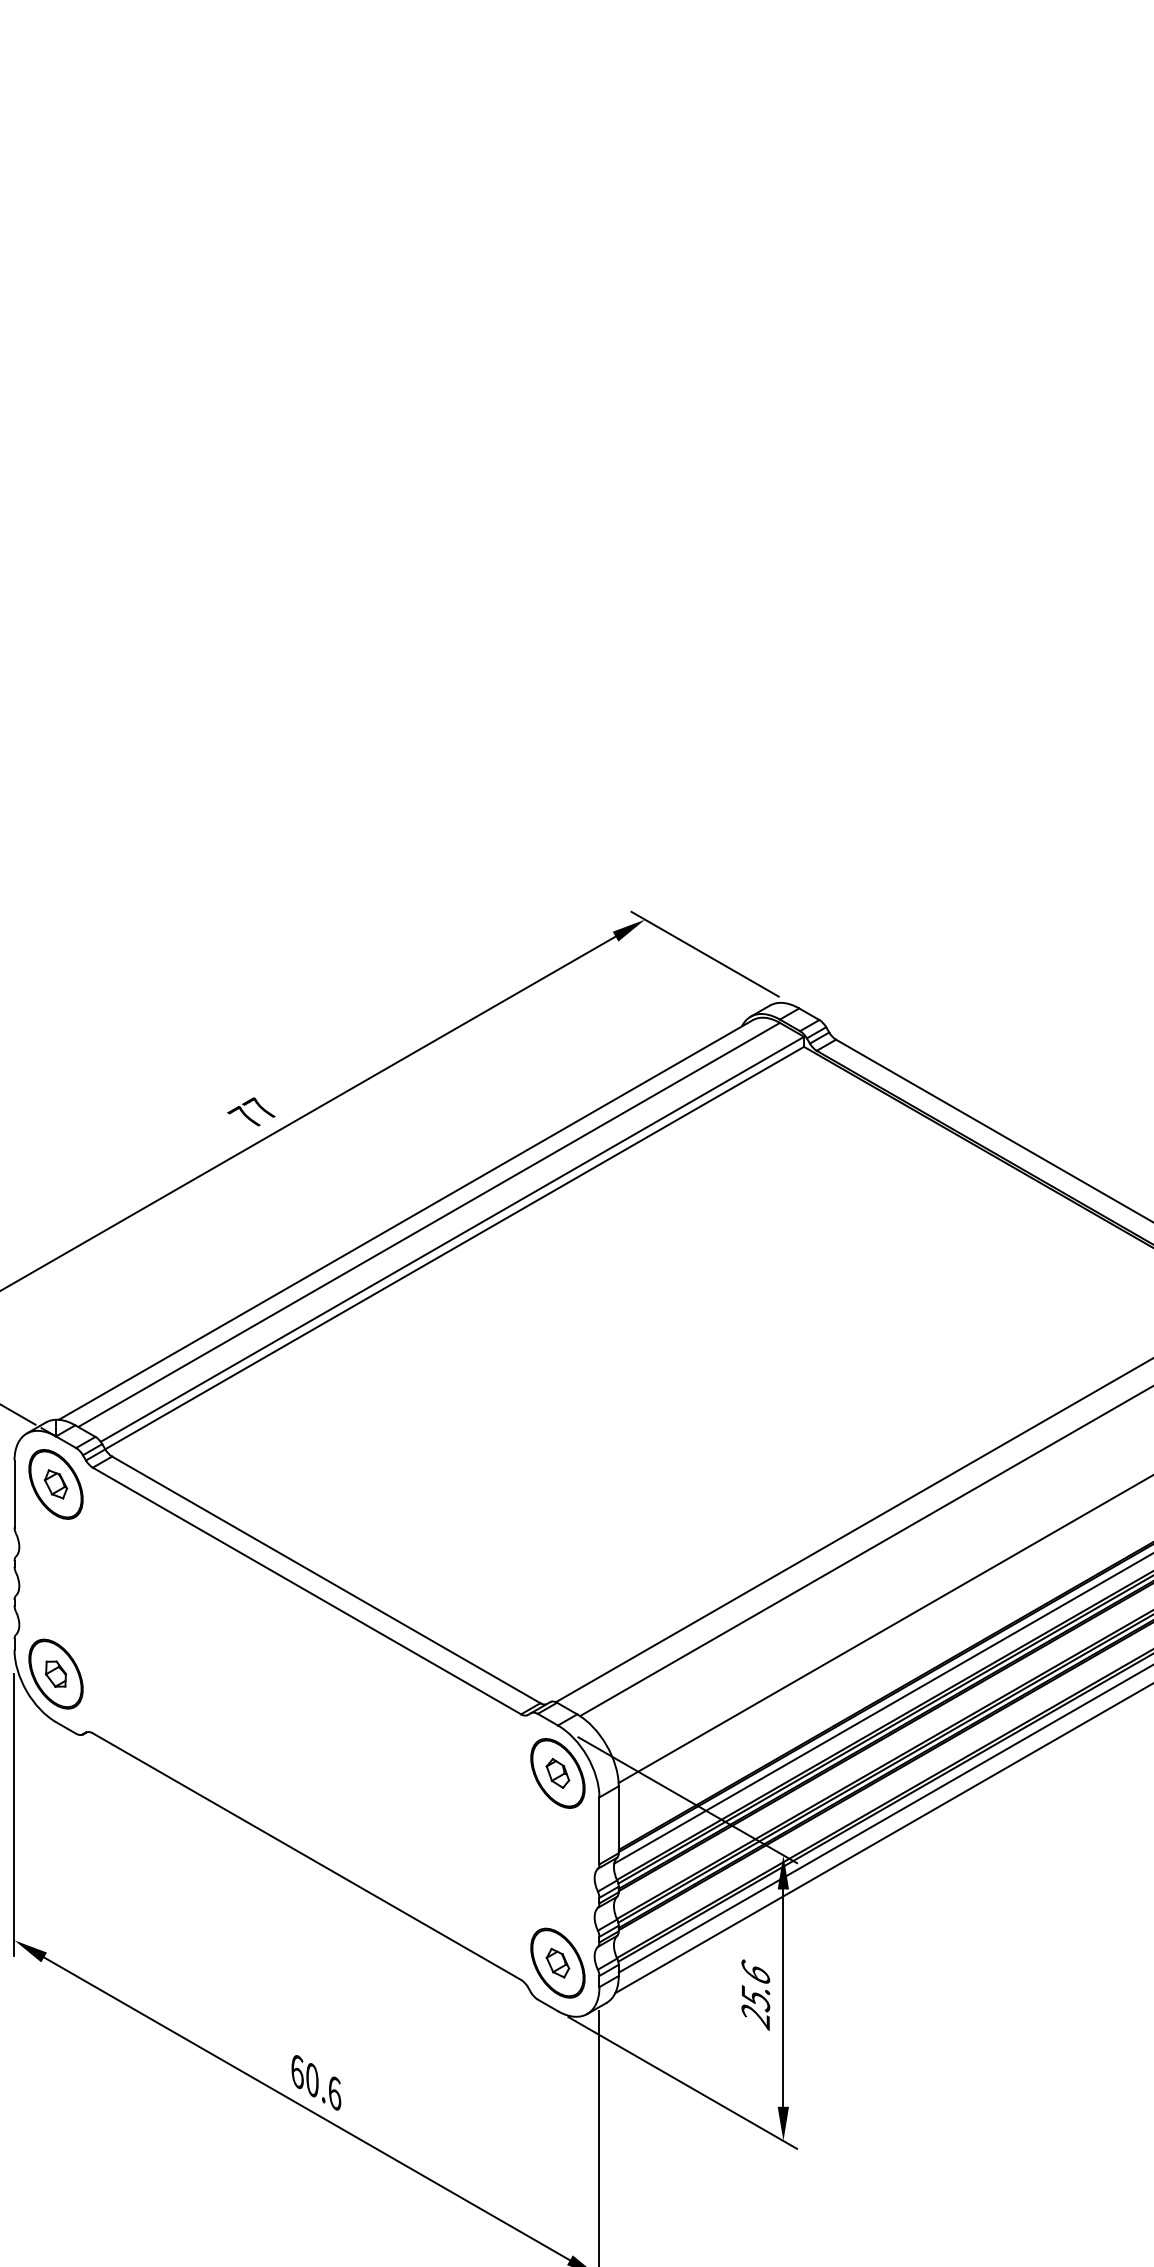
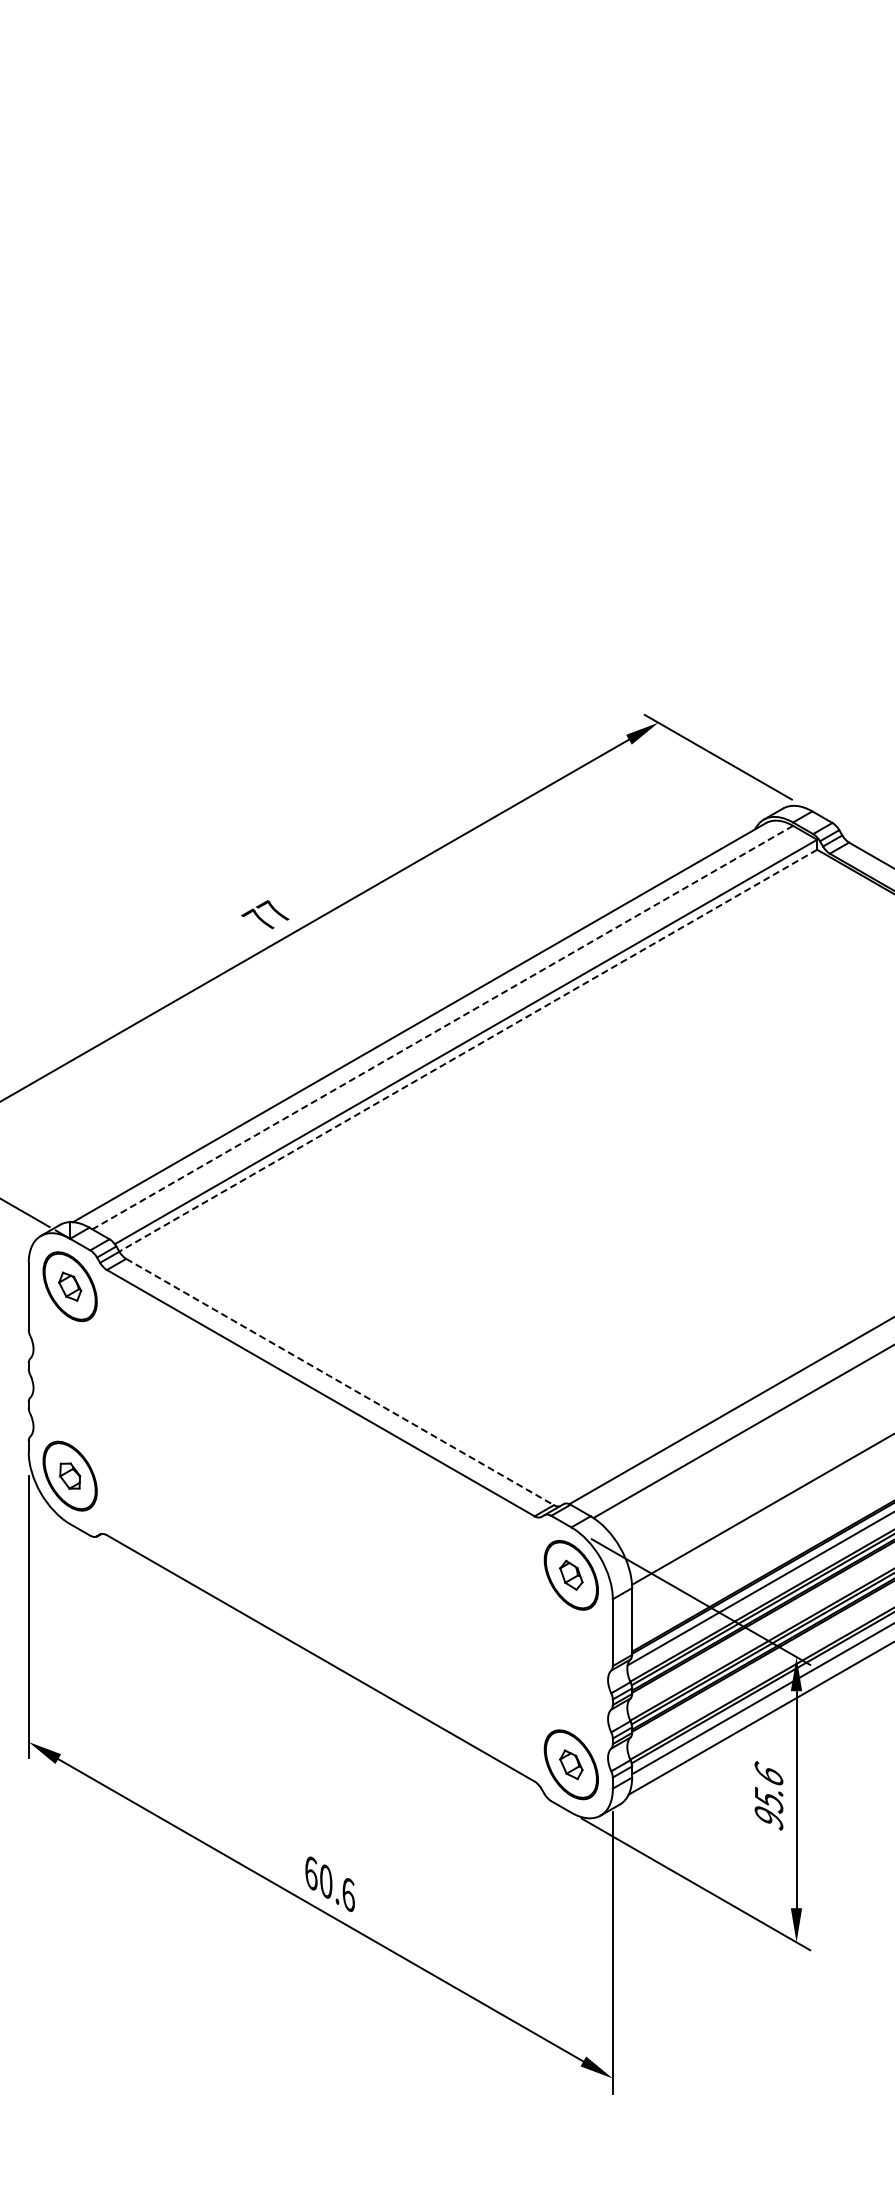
line: (429, 1224) -> (443, 1027), solid -> dashed
line: (454, 1248) -> (468, 1051), solid -> dashed
line: (326, 1580) -> (340, 1382), solid -> dashed
text: (756, 2017) -> (769, 1819), 25.6 -> 95.6

